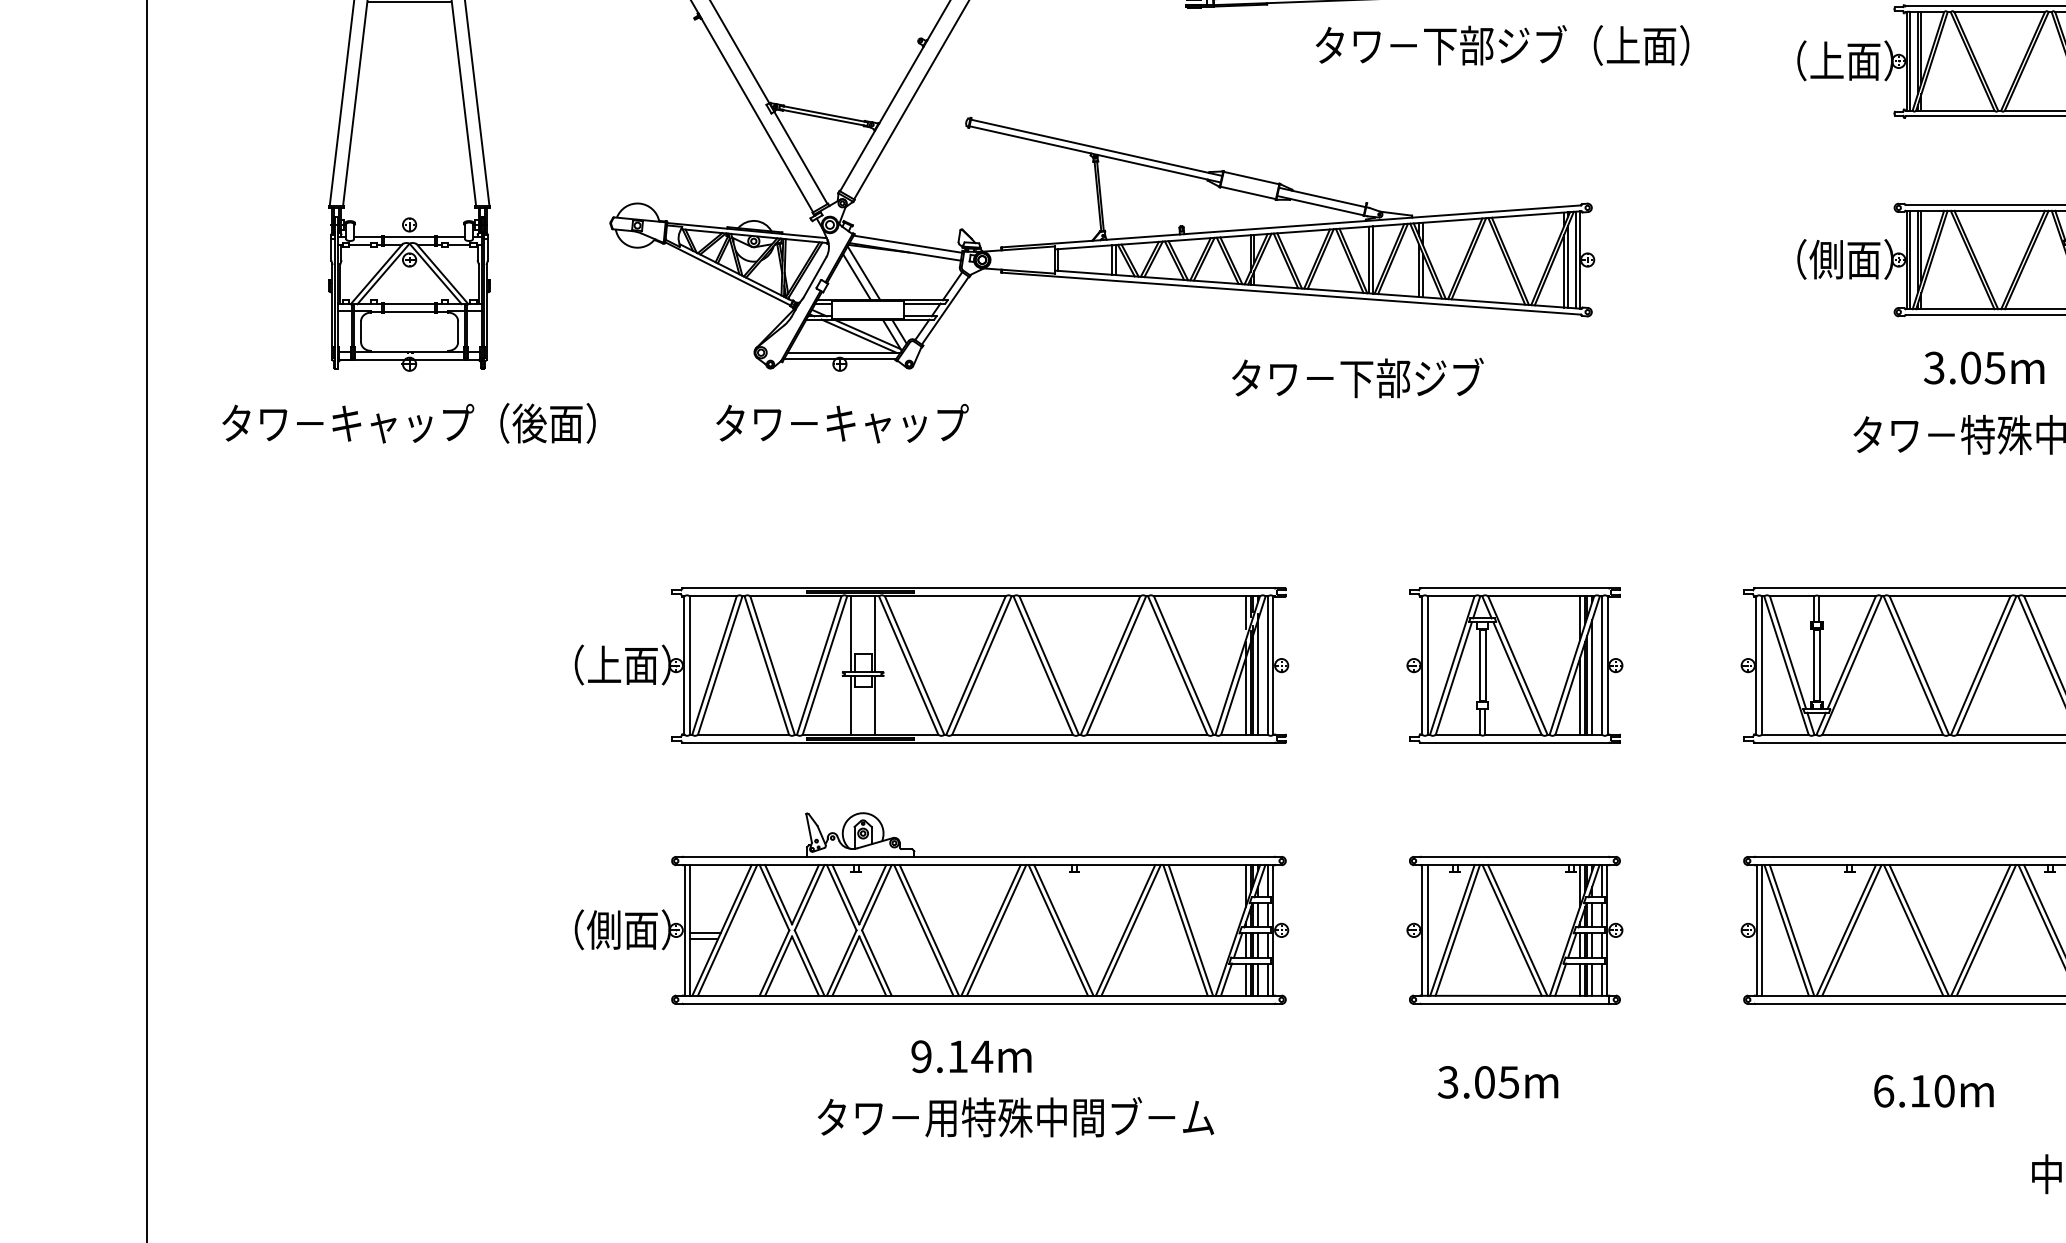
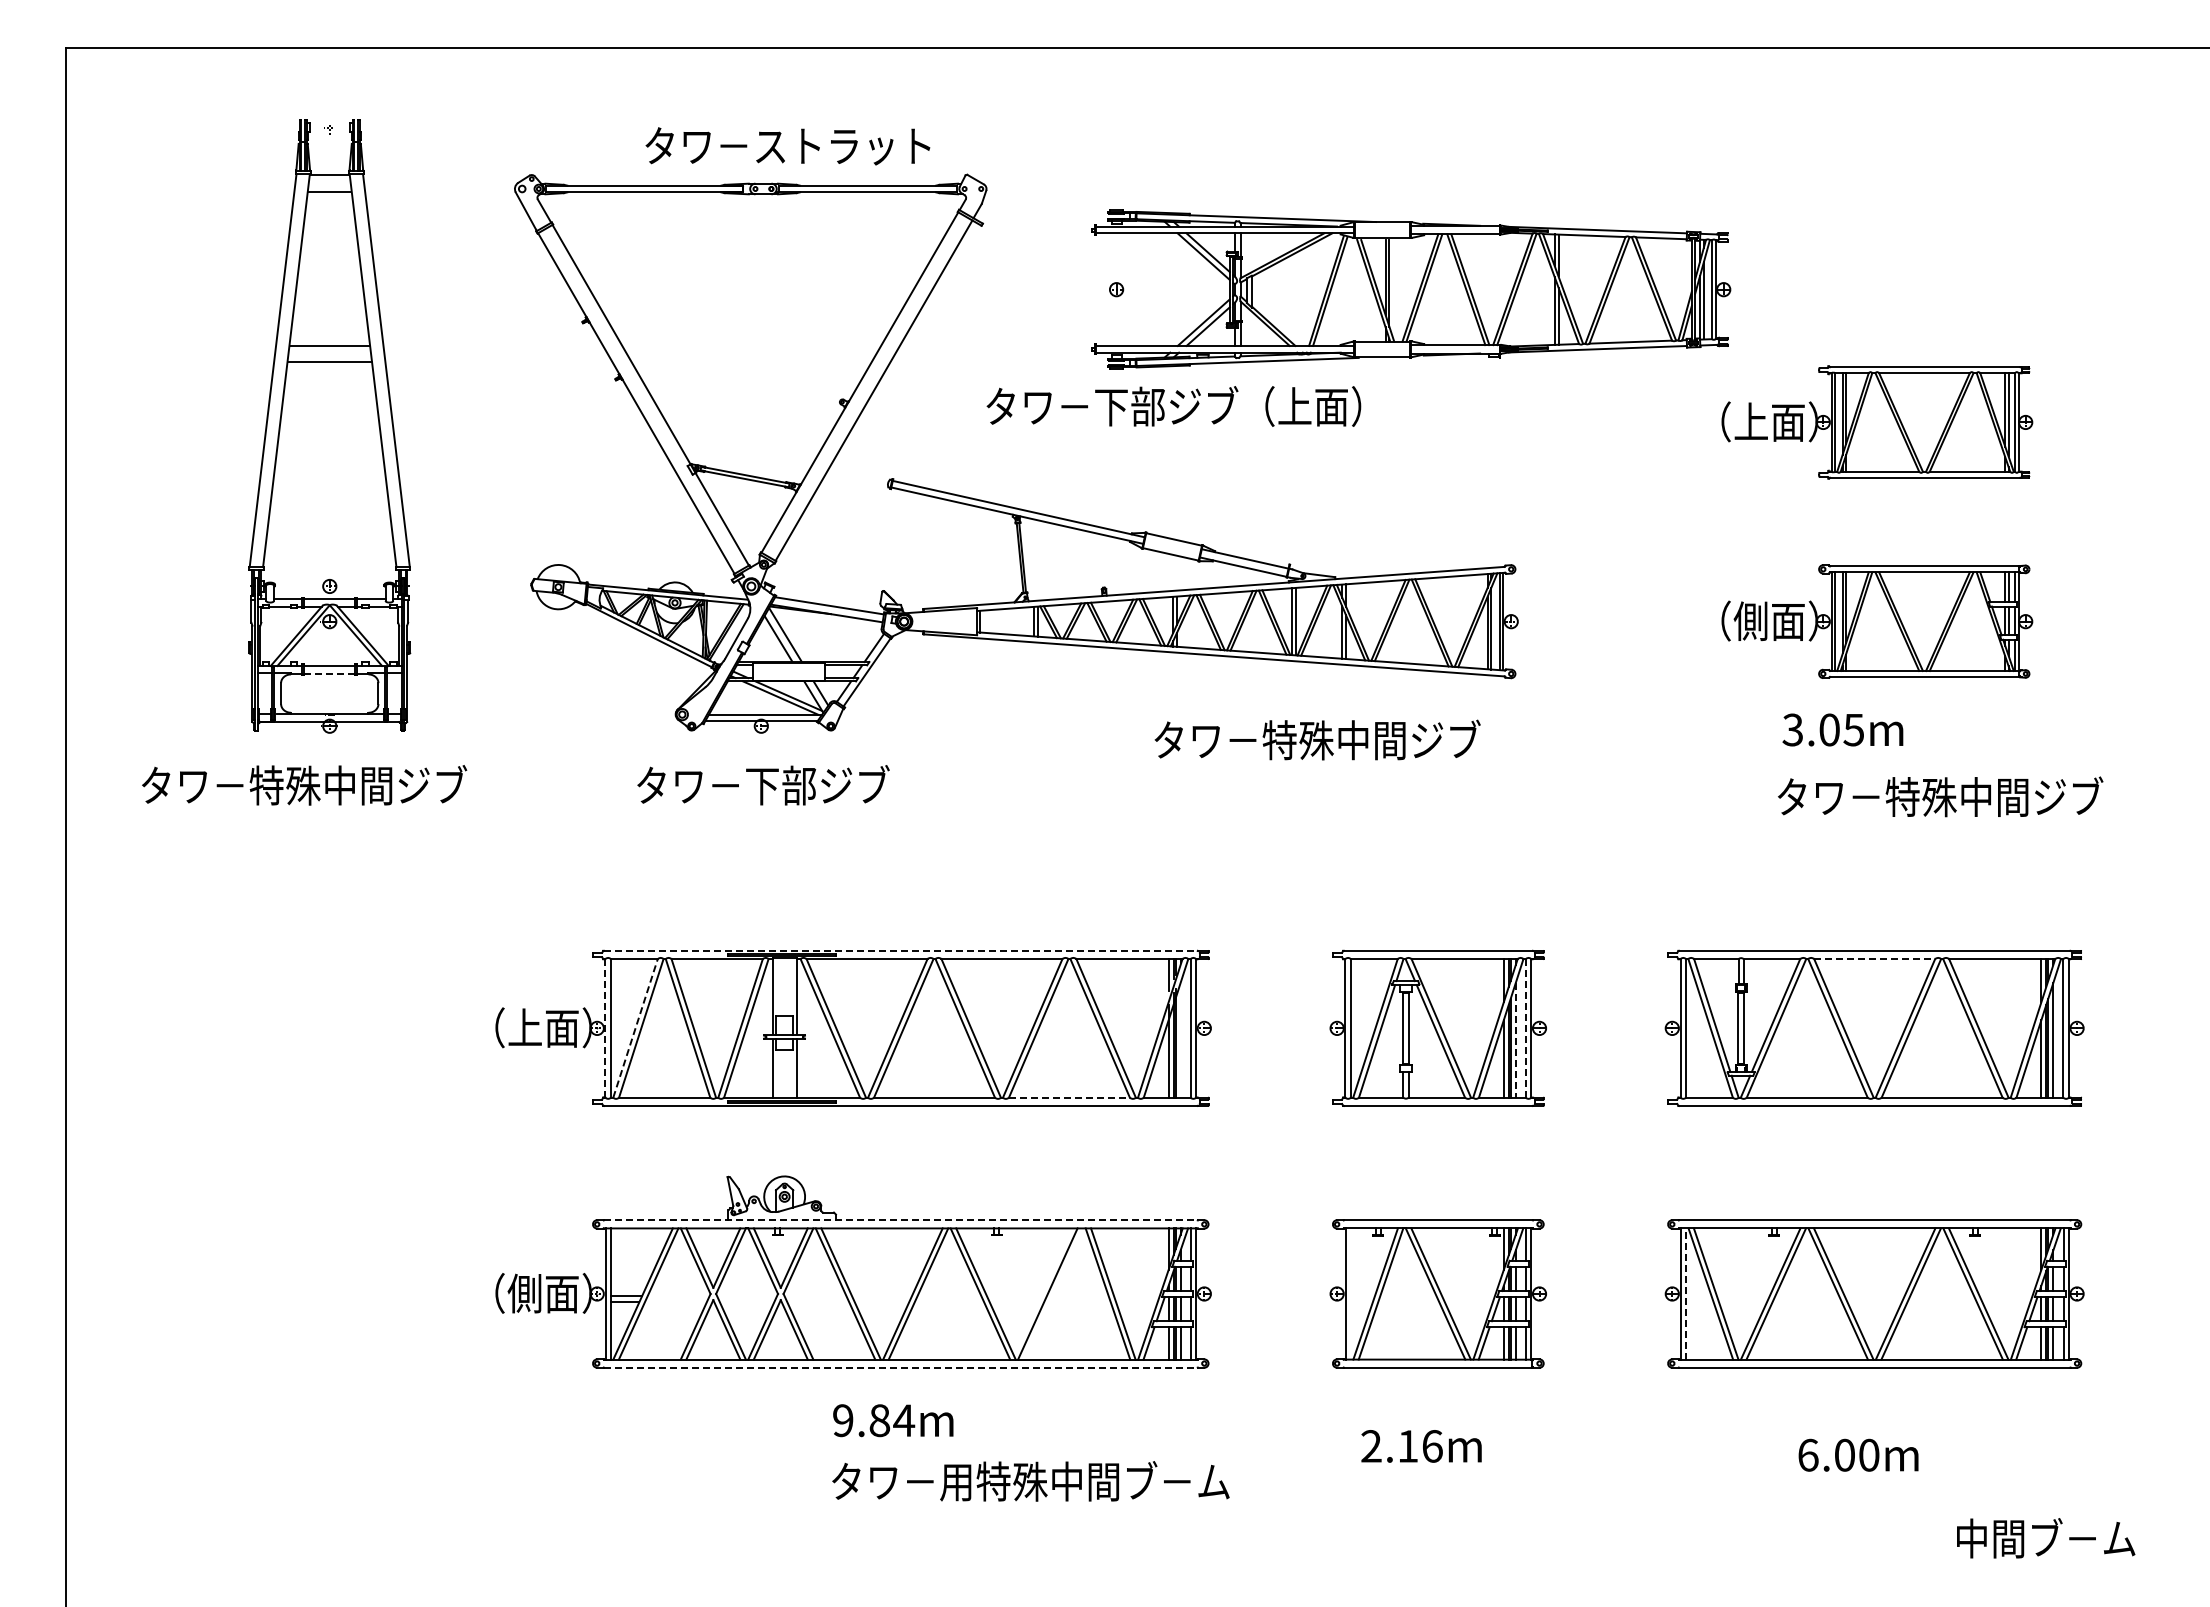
text: (1502, 45) -> (1173, 406), moved
line: (410, 311) -> (330, 673), solid -> dashed
text: (1983, 367) -> (1842, 729), moved
text: (1448, 377) -> (1371, 739), タワ－下部ジブ -> タワ－特殊中間ジブ
text: (462, 423) -> (382, 785), タワ－キャップ（後面） -> タワ－特殊中間ジブ
text: (896, 423) -> (818, 785), タワ－キャップ -> タワ－下部ジブ
line: (978, 588) -> (900, 951), solid -> dashed
line: (1950, 596) -> (1875, 959), solid -> dashed
line: (684, 664) -> (605, 1027), solid -> dashed
line: (714, 665) -> (635, 1028), solid -> dashed
line: (1601, 665) -> (1525, 1028), solid -> dashed
line: (1257, 674) -> (1180, 1037), removed
line: (1591, 677) -> (1515, 1040), solid -> dashed
line: (1147, 734) -> (1069, 1097), solid -> dashed
line: (978, 857) -> (900, 1220), solid -> dashed
line: (1131, 929) -> (1053, 1293), removed
line: (1427, 929) -> (1350, 1293), removed
line: (1761, 929) -> (1685, 1293), solid -> dashed
line: (978, 1003) -> (900, 1367), solid -> dashed
text: (957, 1056) -> (879, 1420), 9.14m -> 9.84m
text: (1478, 1082) -> (1401, 1446), 3.05m -> 2.16m
text: (1919, 1090) -> (1844, 1454), 6.10m -> 6.00m
text: (1015, 1117) -> (1030, 1481), moved

